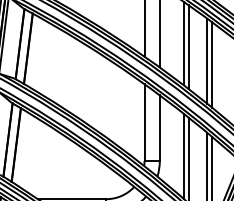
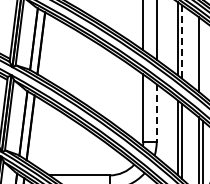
line: (189, 46) -> (182, 41), solid -> dashed
line: (211, 64) -> (202, 57), removed
line: (159, 128) -> (156, 113), solid -> dashed

